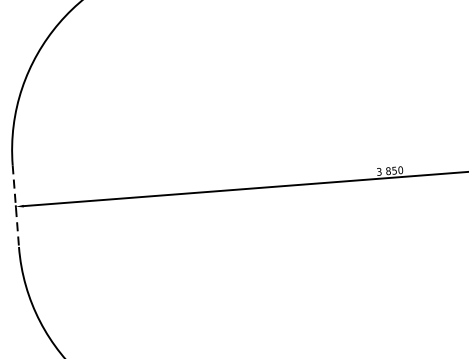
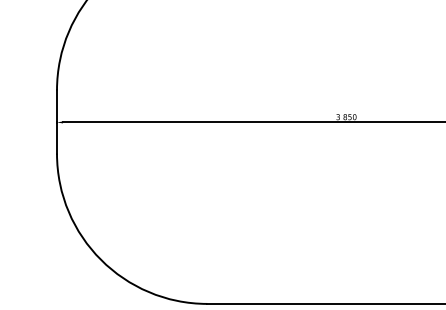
line: (16, 206) -> (57, 122), dashed -> solid

